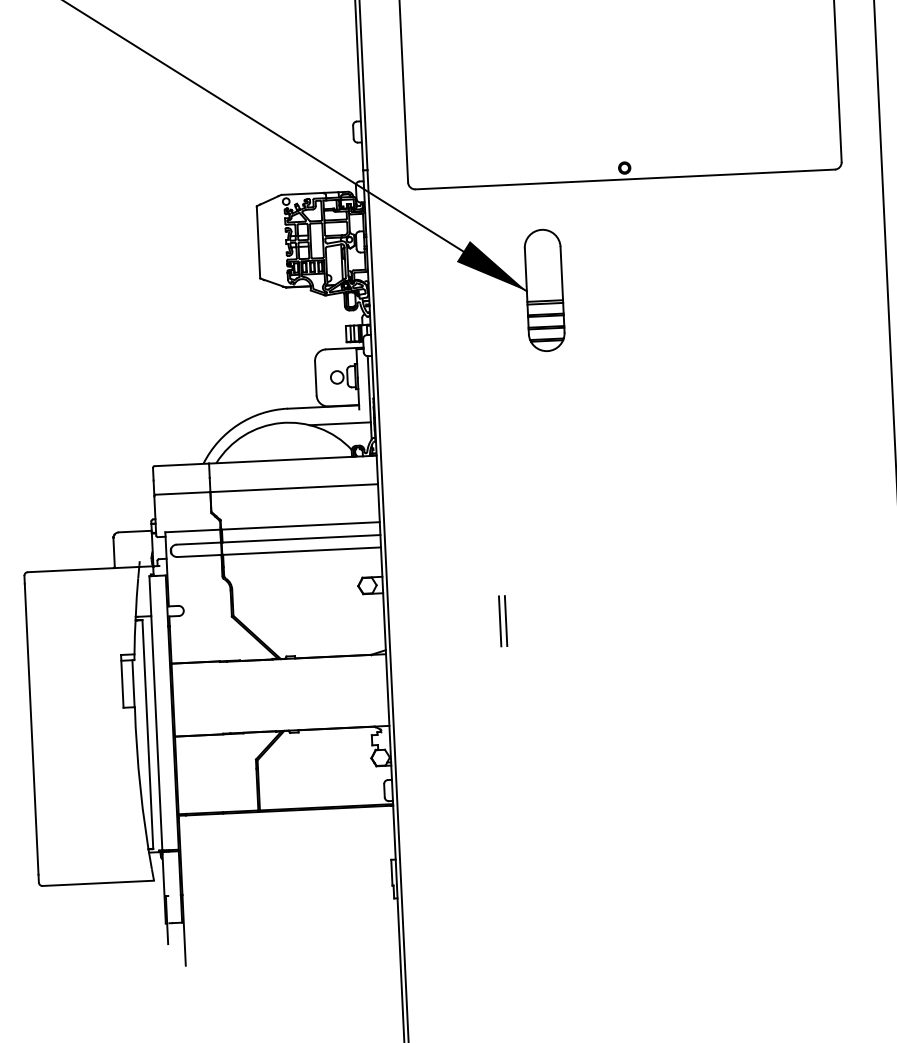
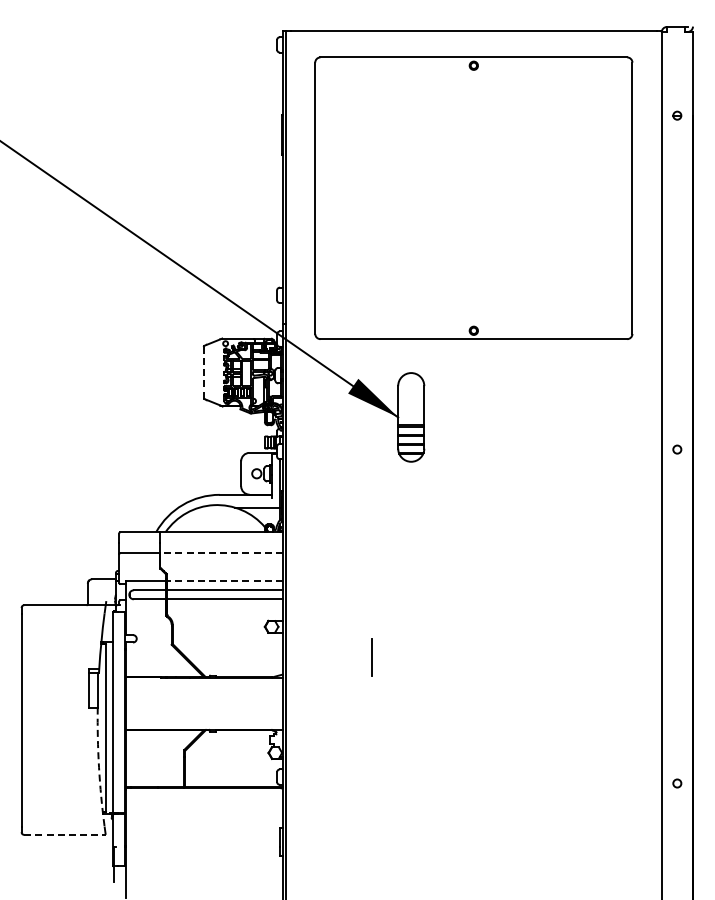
line: (257, 241) -> (203, 371), solid -> dashed
line: (294, 488) -> (221, 553), solid -> dashed
line: (301, 525) -> (225, 580), solid -> dashed
line: (500, 621) -> (367, 657), removed
arc: (141, 789) -> (99, 767), solid -> dashed
line: (97, 882) -> (64, 834), solid -> dashed

